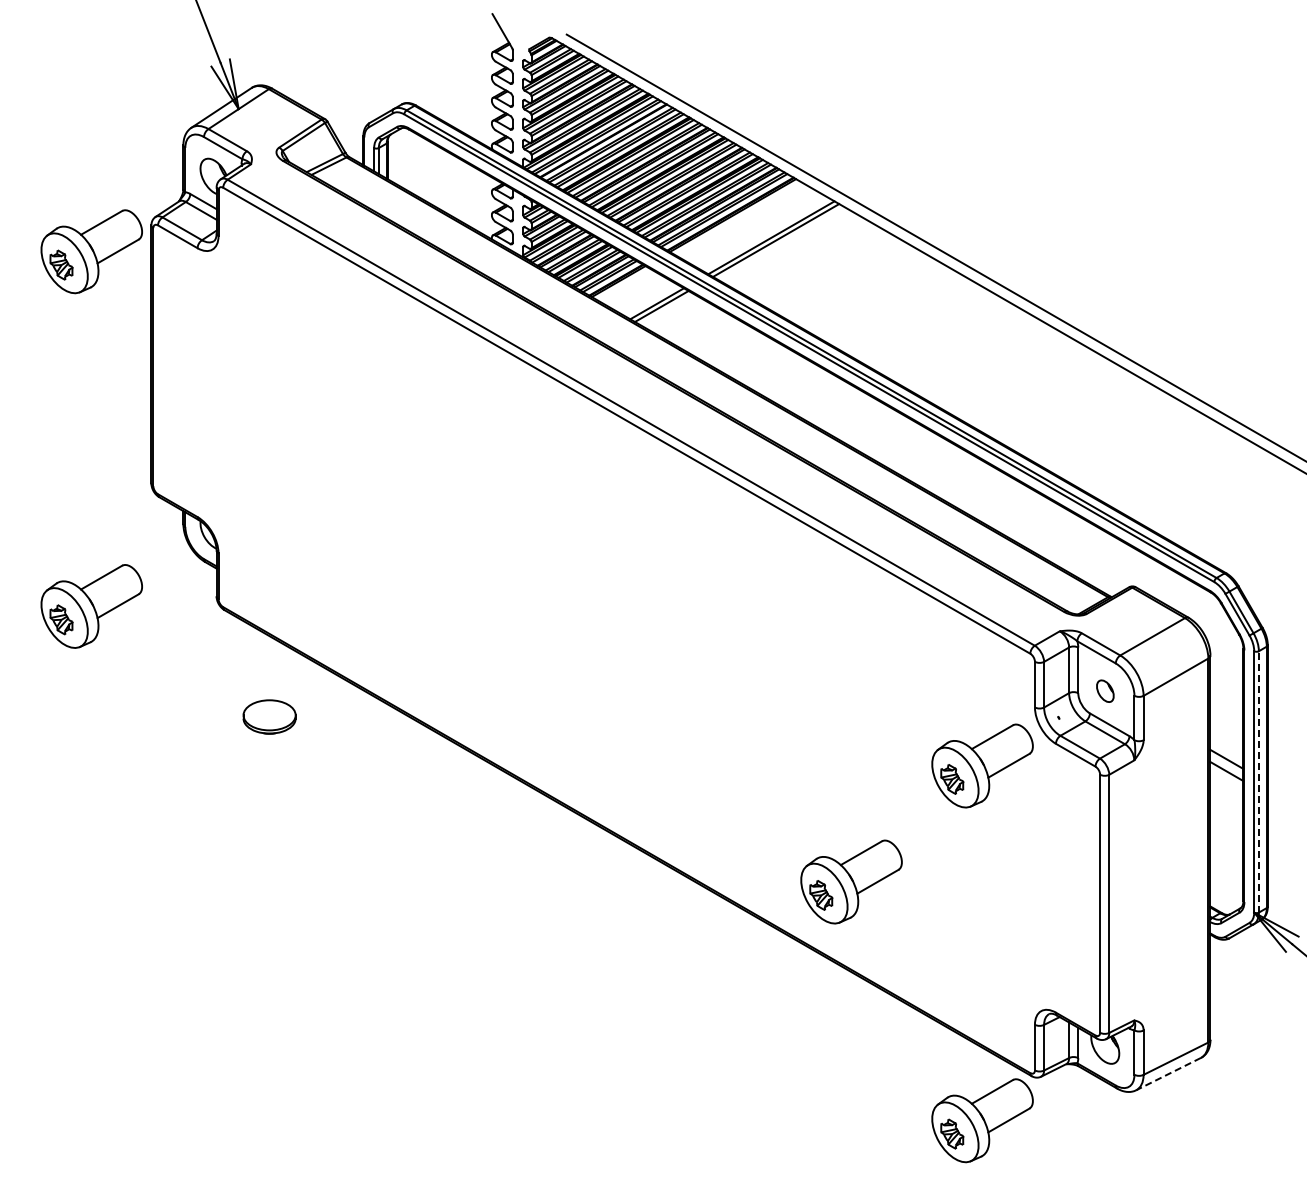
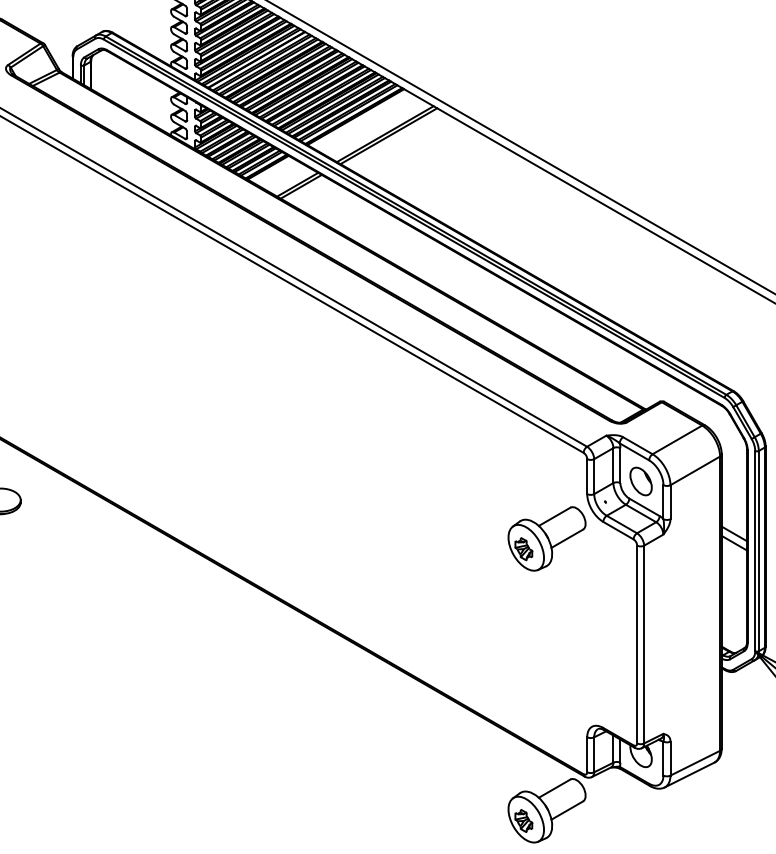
part: (1105, 691) -> (641, 481), size x1.67
line: (1258, 781) -> (758, 550), dashed -> solid
part: (851, 881) -> (446, 627), removed
line: (1168, 1074) -> (689, 775), dashed -> solid

